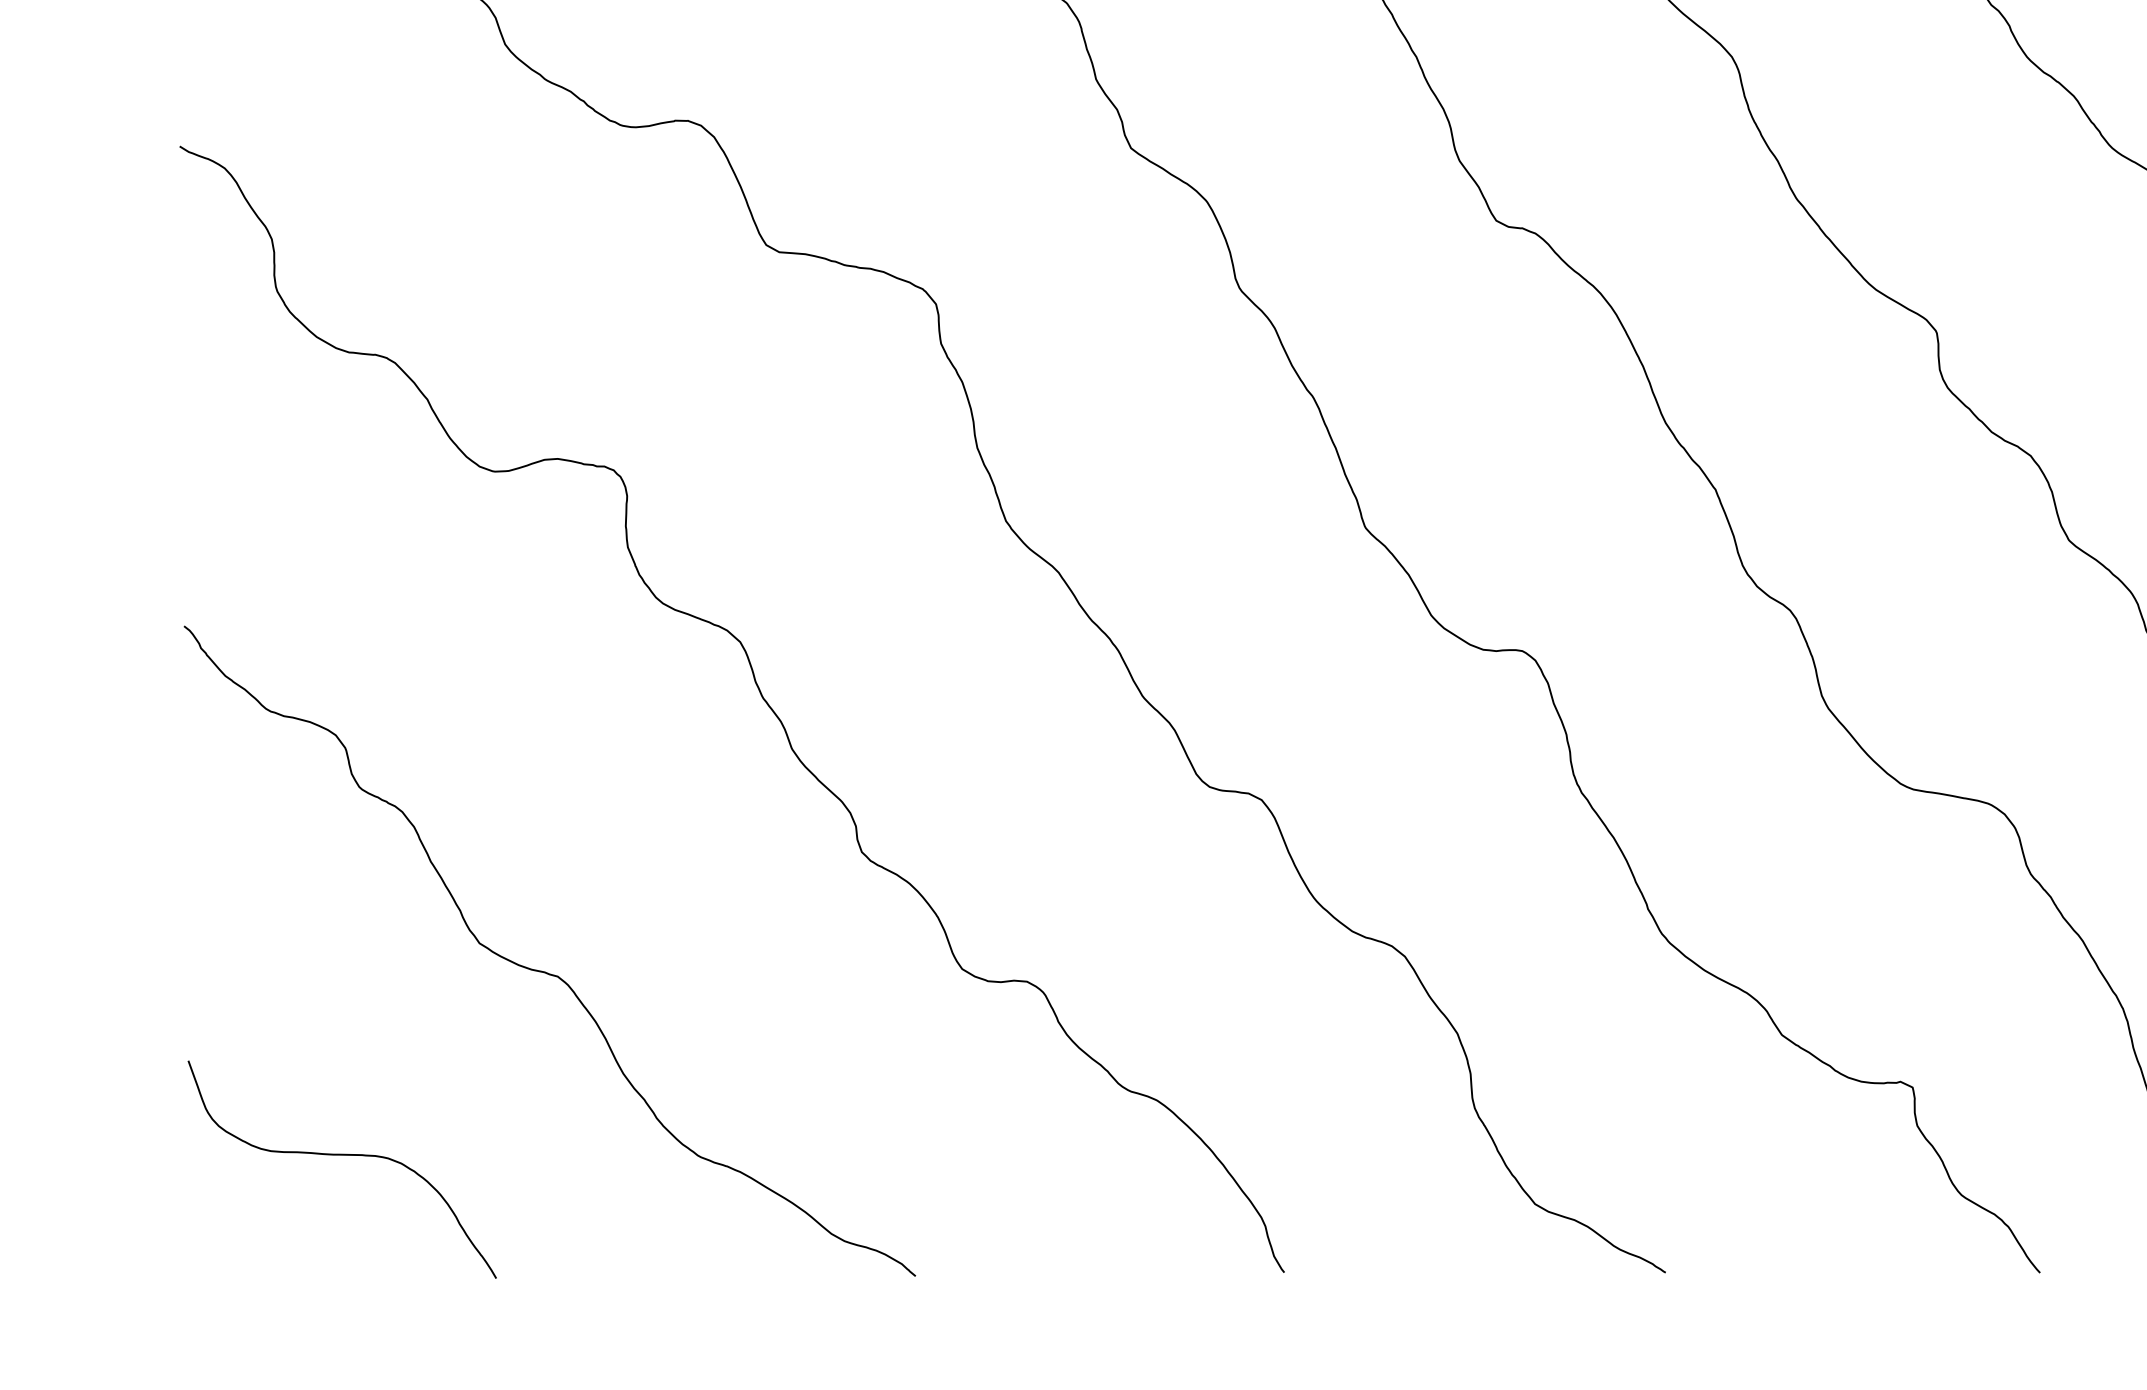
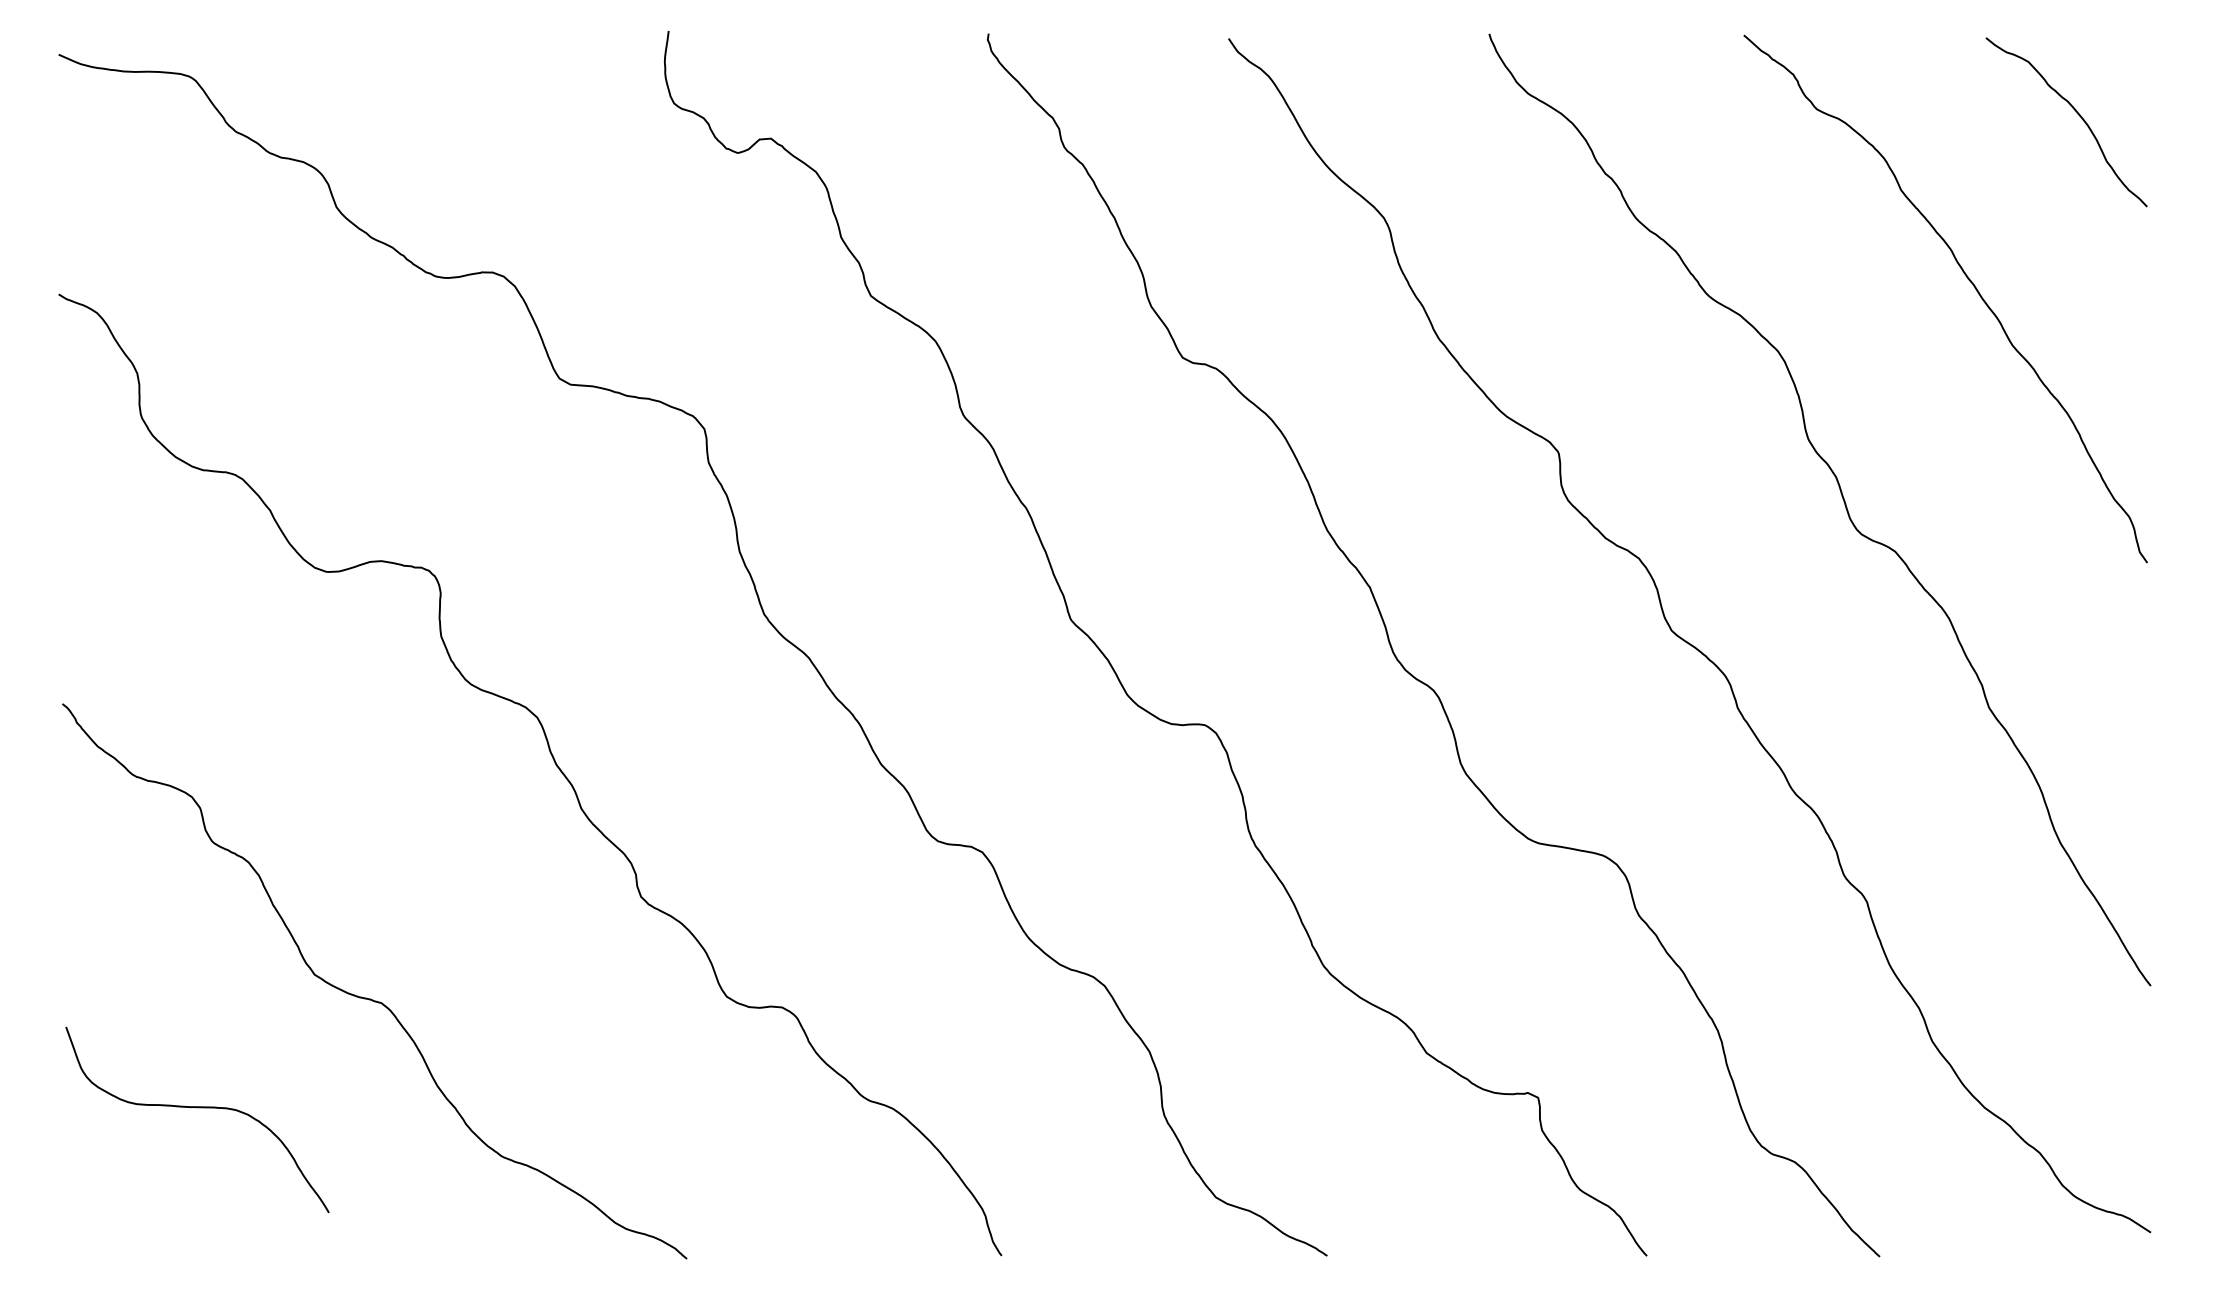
curve: (342, 1156) -> (197, 1108), moved

